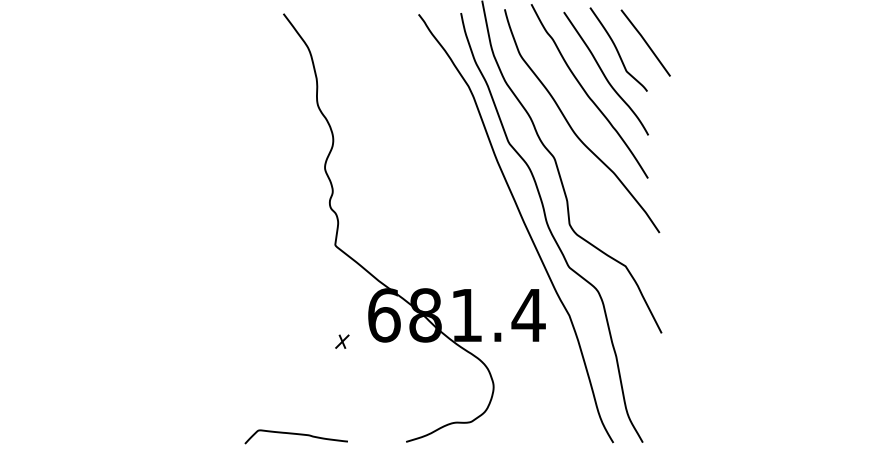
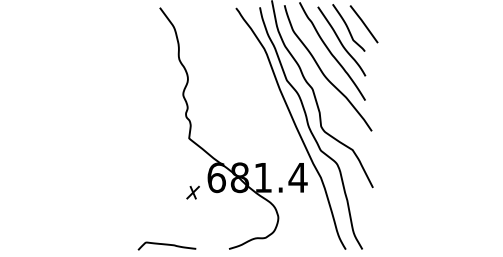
part: (341, 341) -> (192, 192), size x1.67

